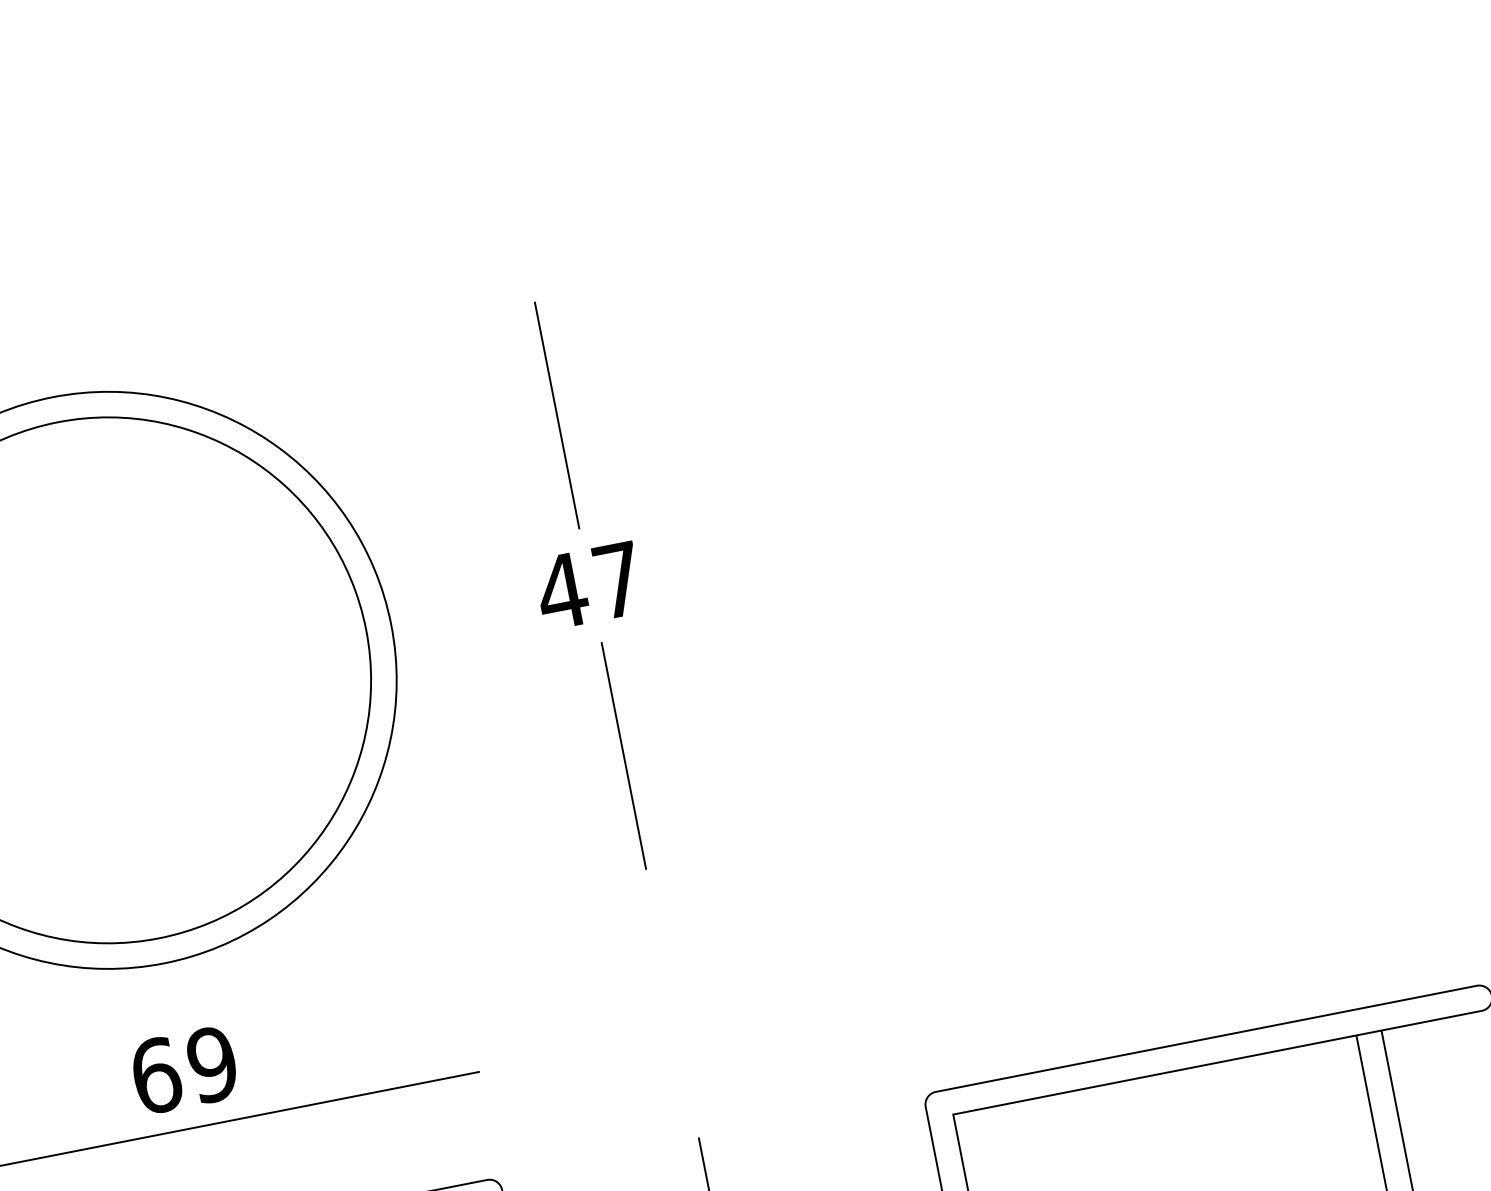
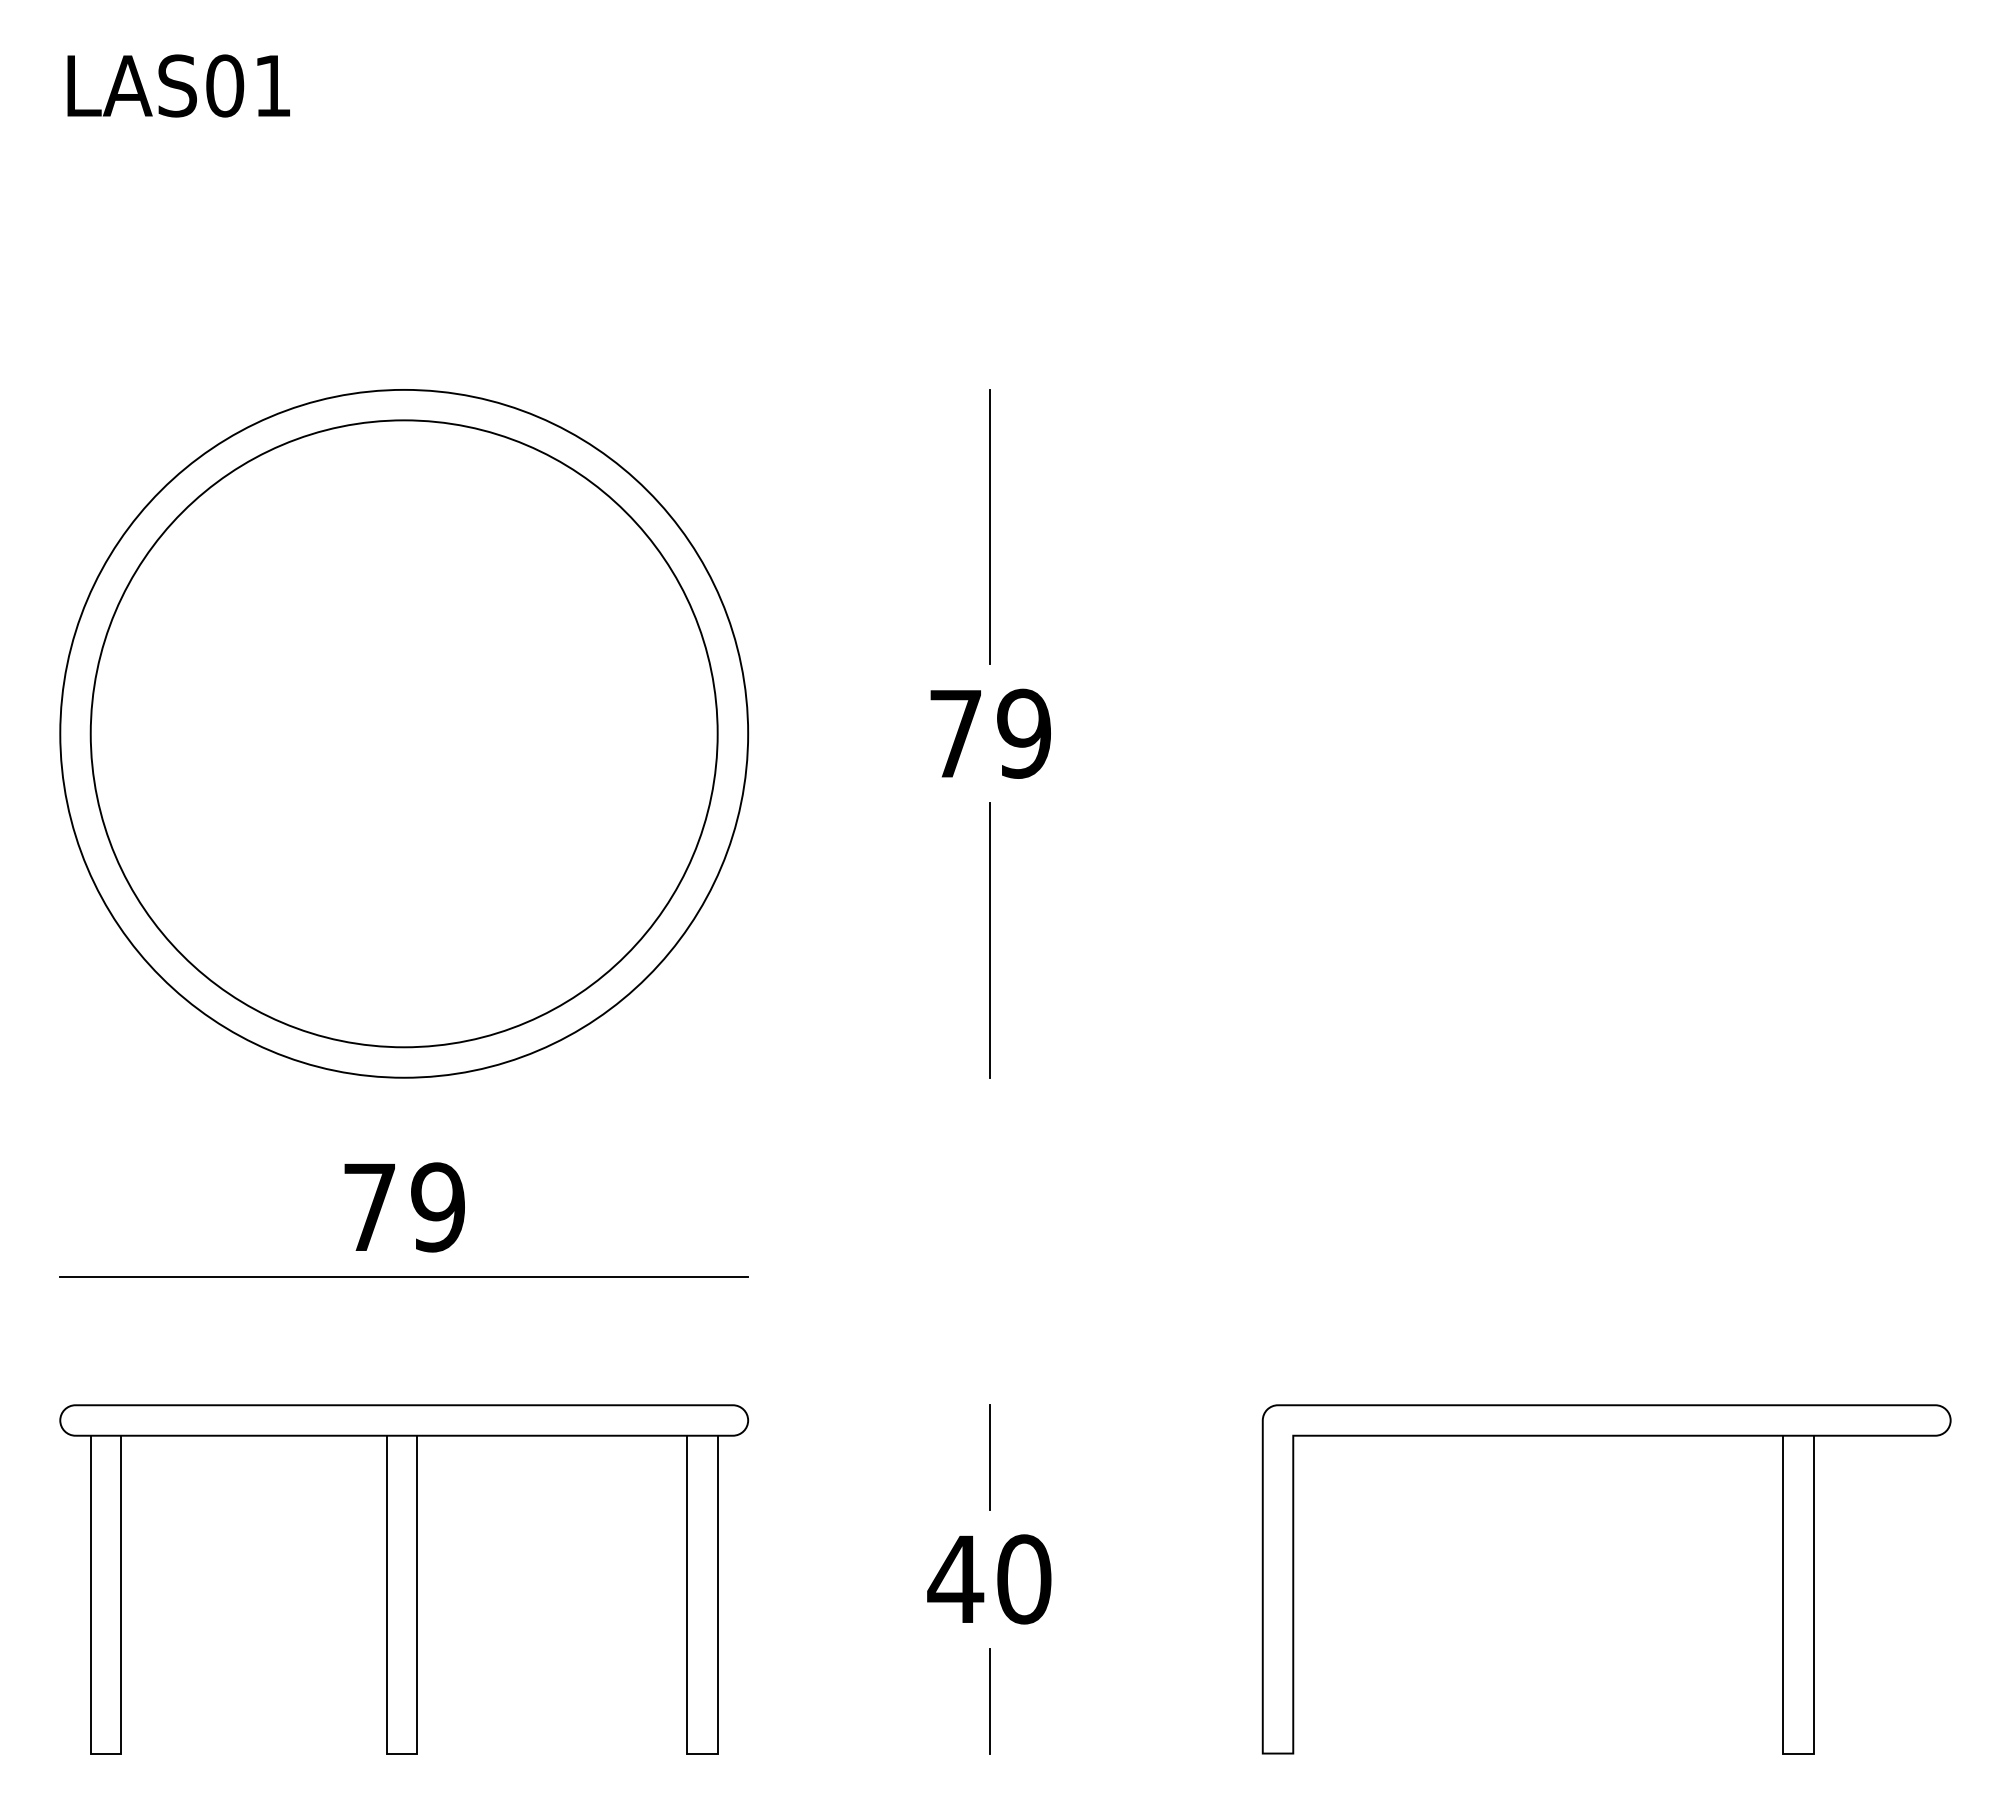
text: (589, 585) -> (988, 733), 47 -> 79
text: (156, 1075) -> (370, 1207), 69 -> 79

